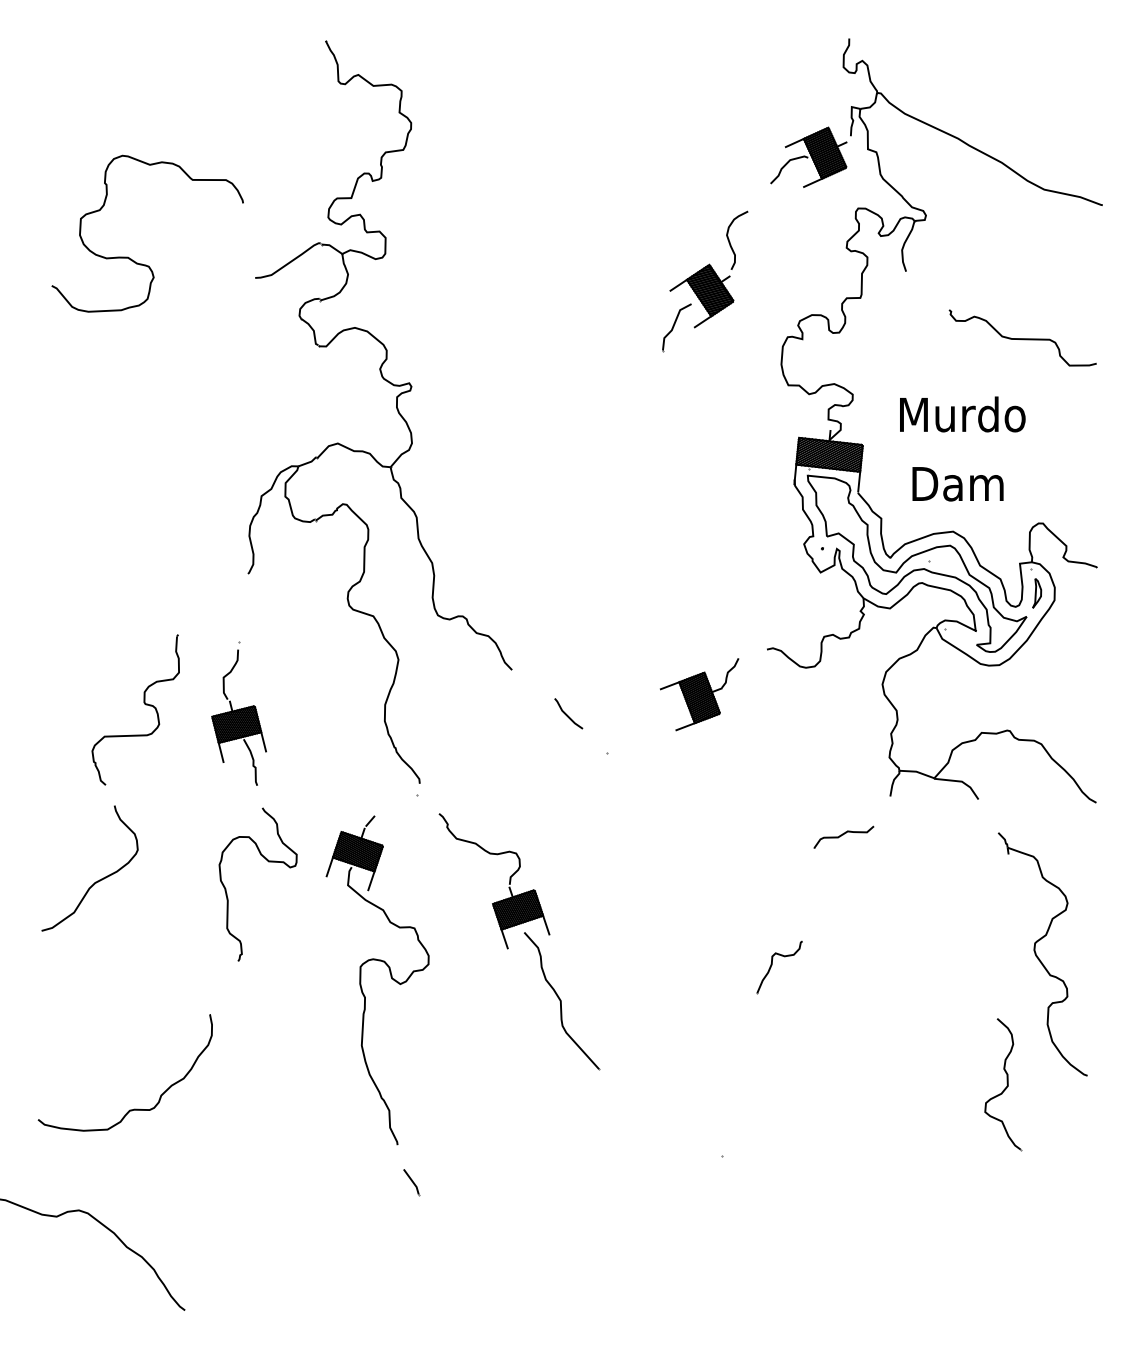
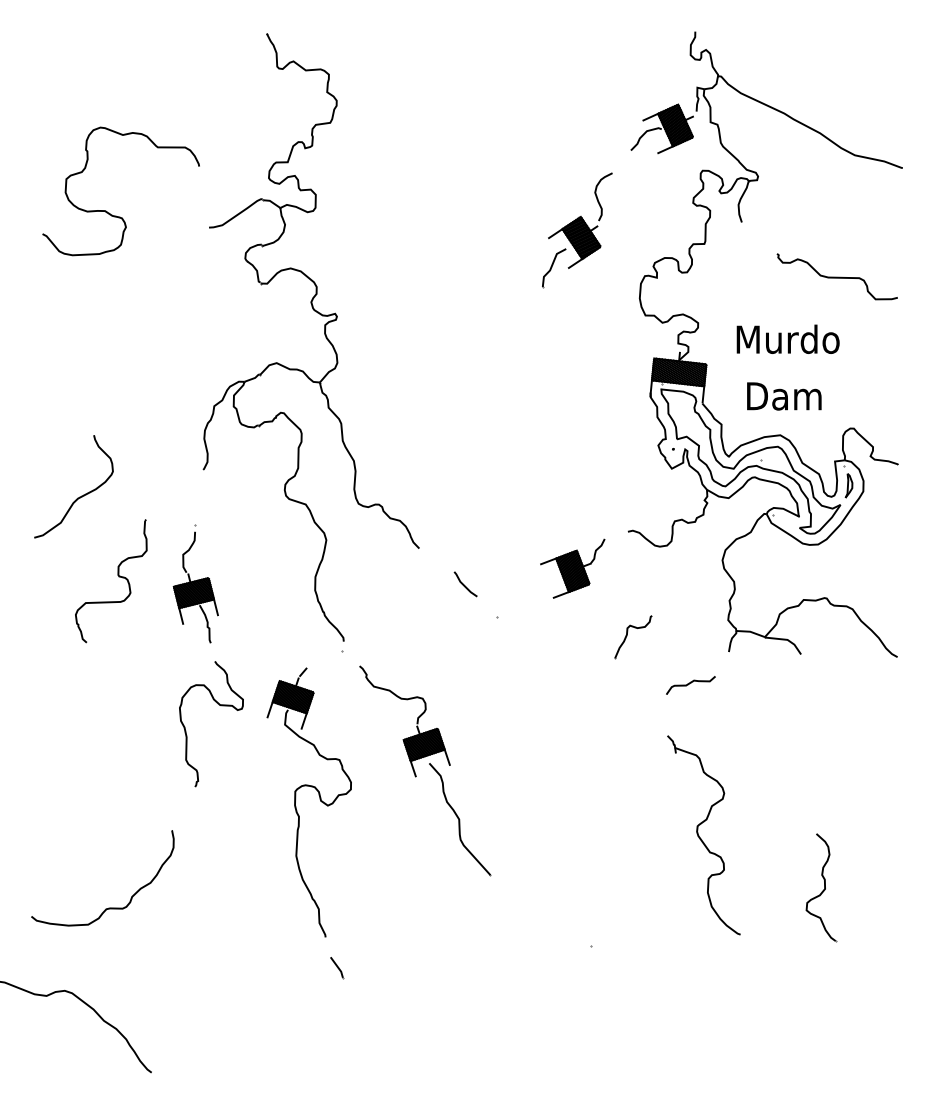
curve: (95, 881) -> (78, 497), moved
part: (1042, 954) -> (703, 835), moved
part: (772, 965) -> (627, 635), moved

